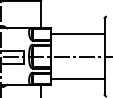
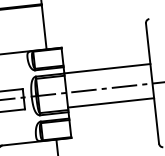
line: (77, 34) -> (107, 68), moved
line: (77, 78) -> (110, 102), moved

